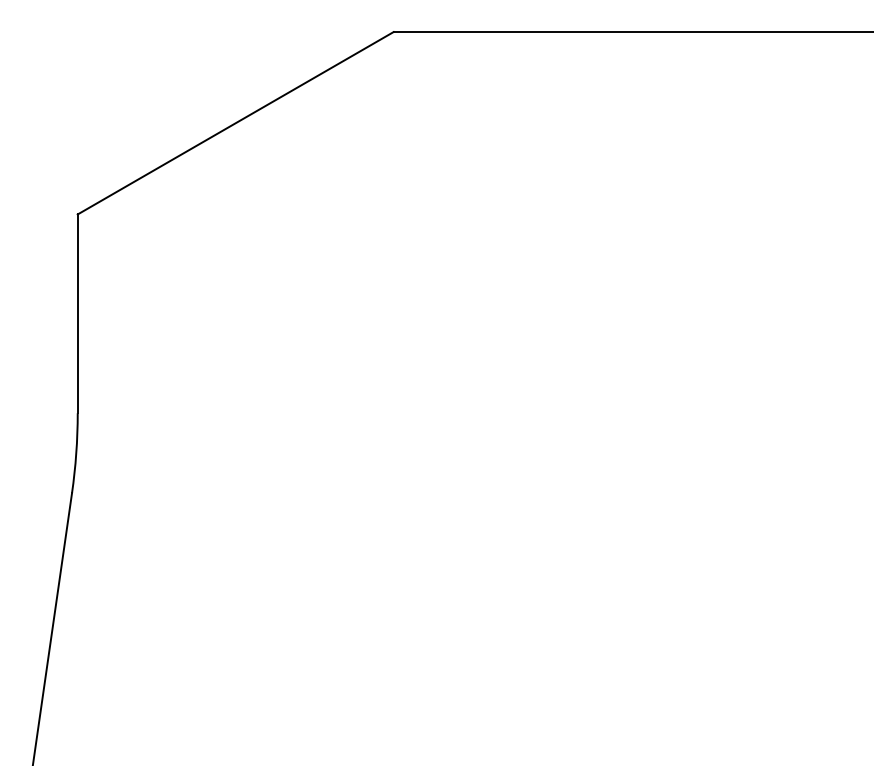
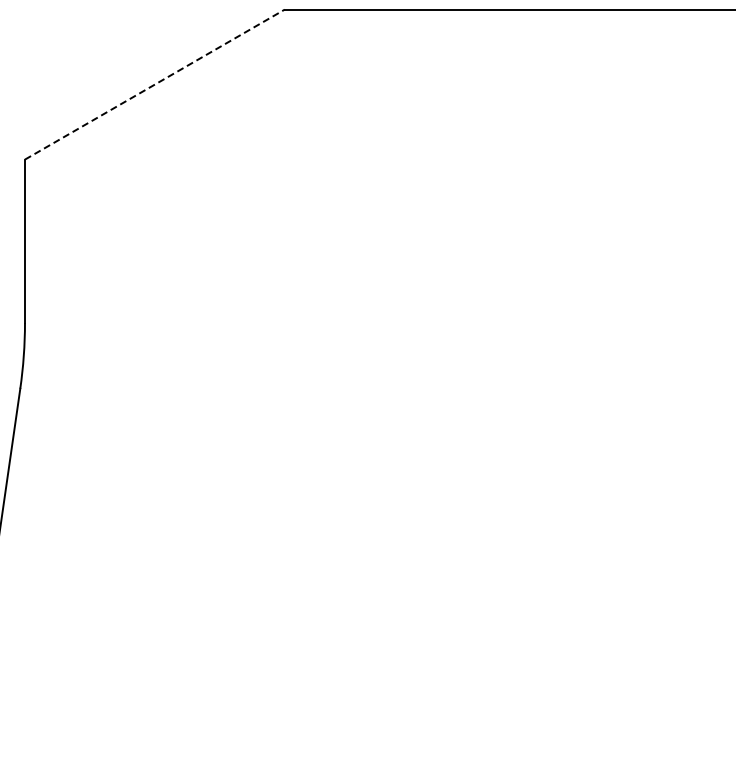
line: (235, 123) -> (154, 84), solid -> dashed

